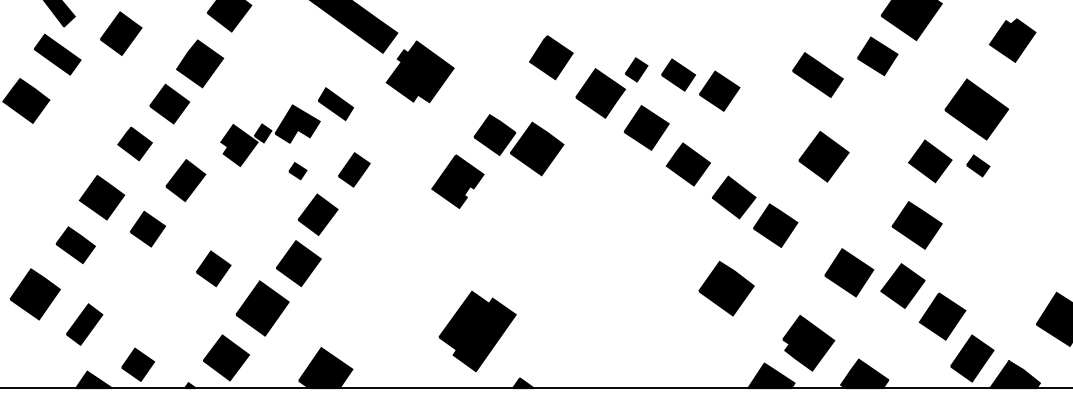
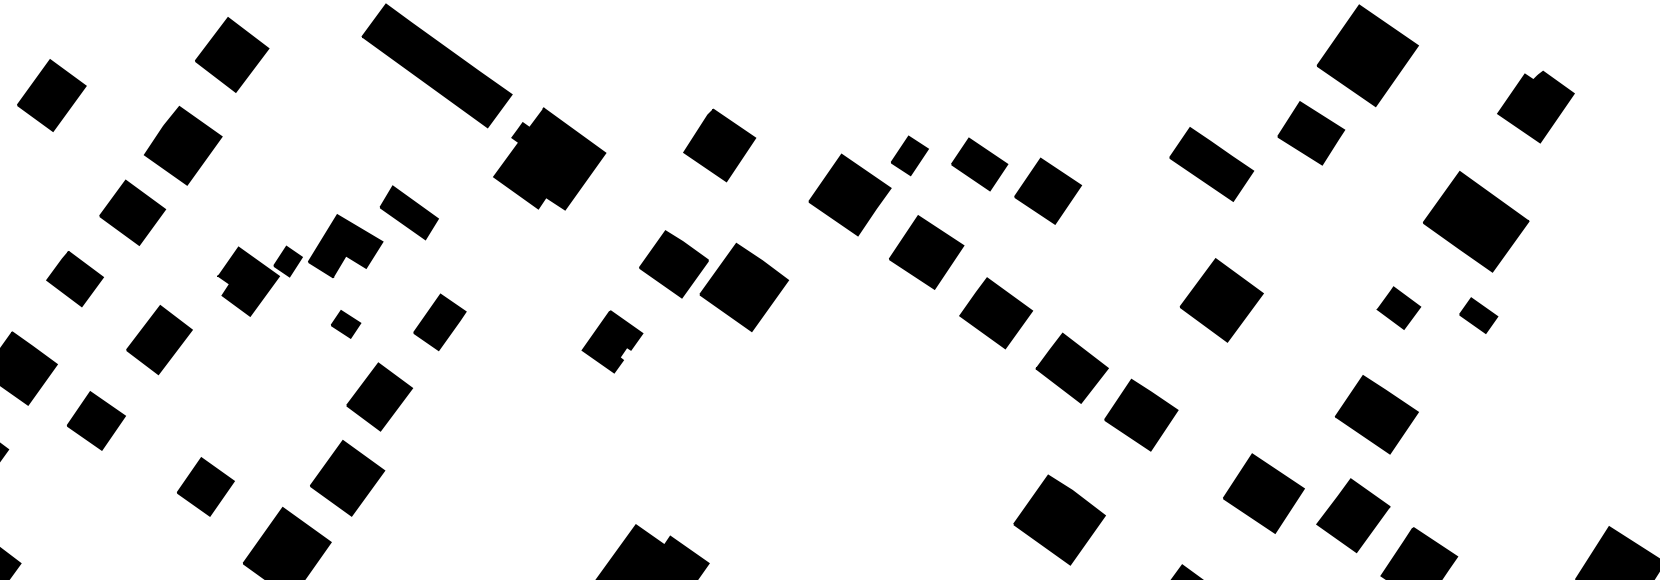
part: (551, 57) -> (719, 145), moved
part: (930, 161) -> (1399, 308), size x0.6
part: (457, 181) -> (611, 341), size x0.7

